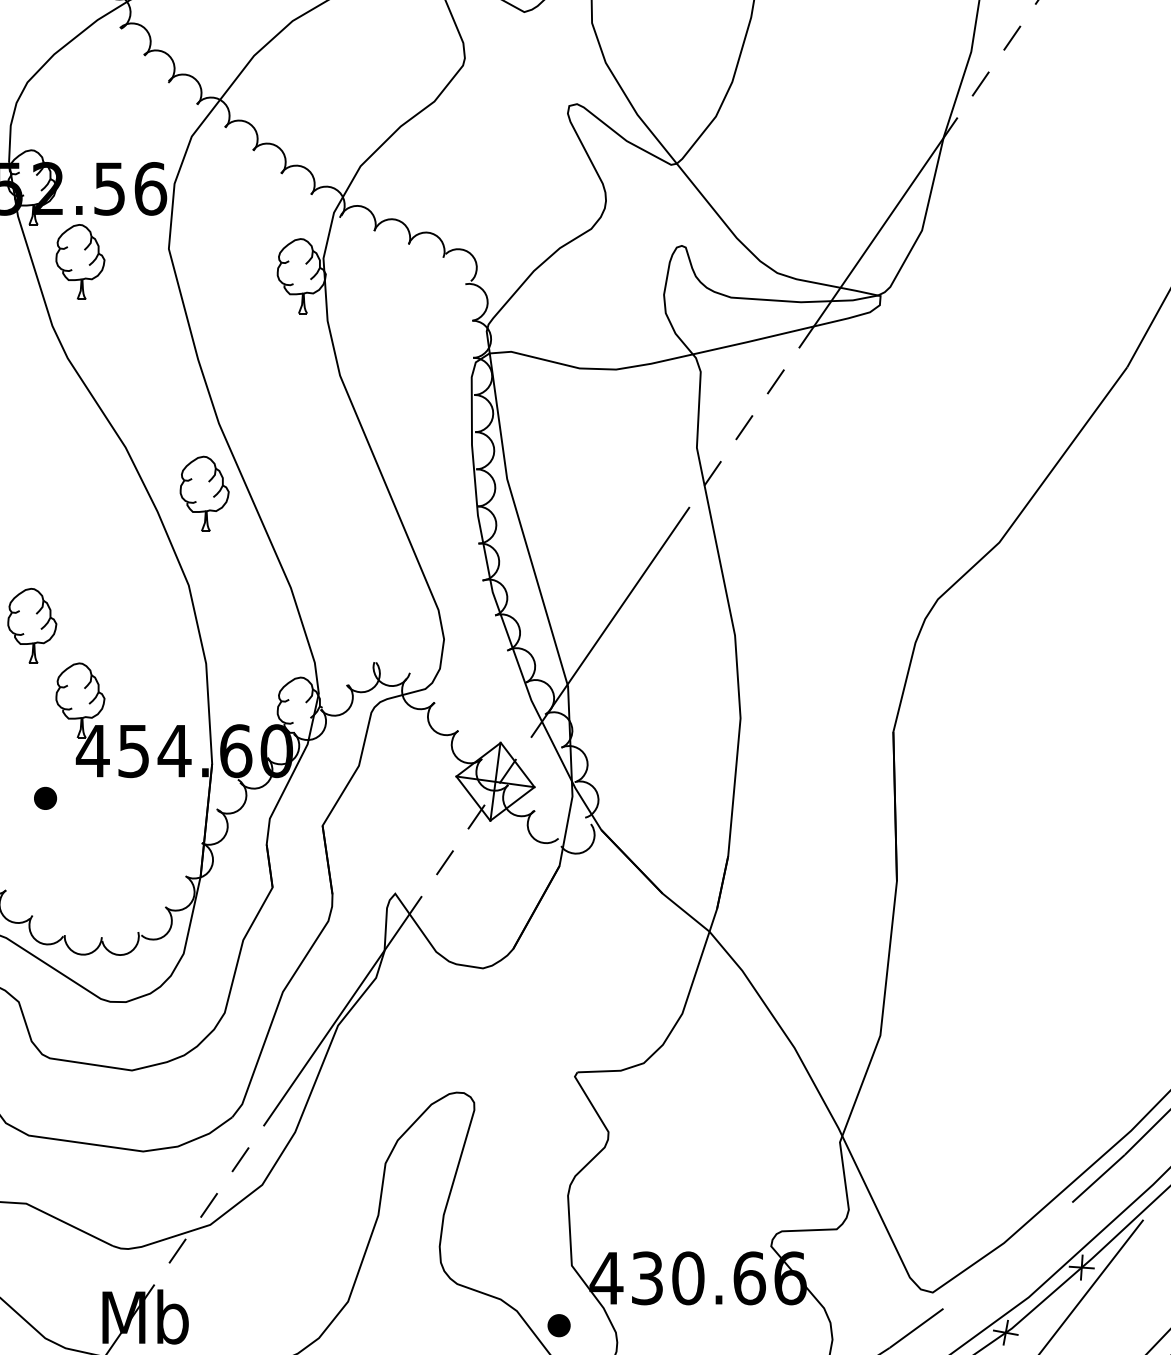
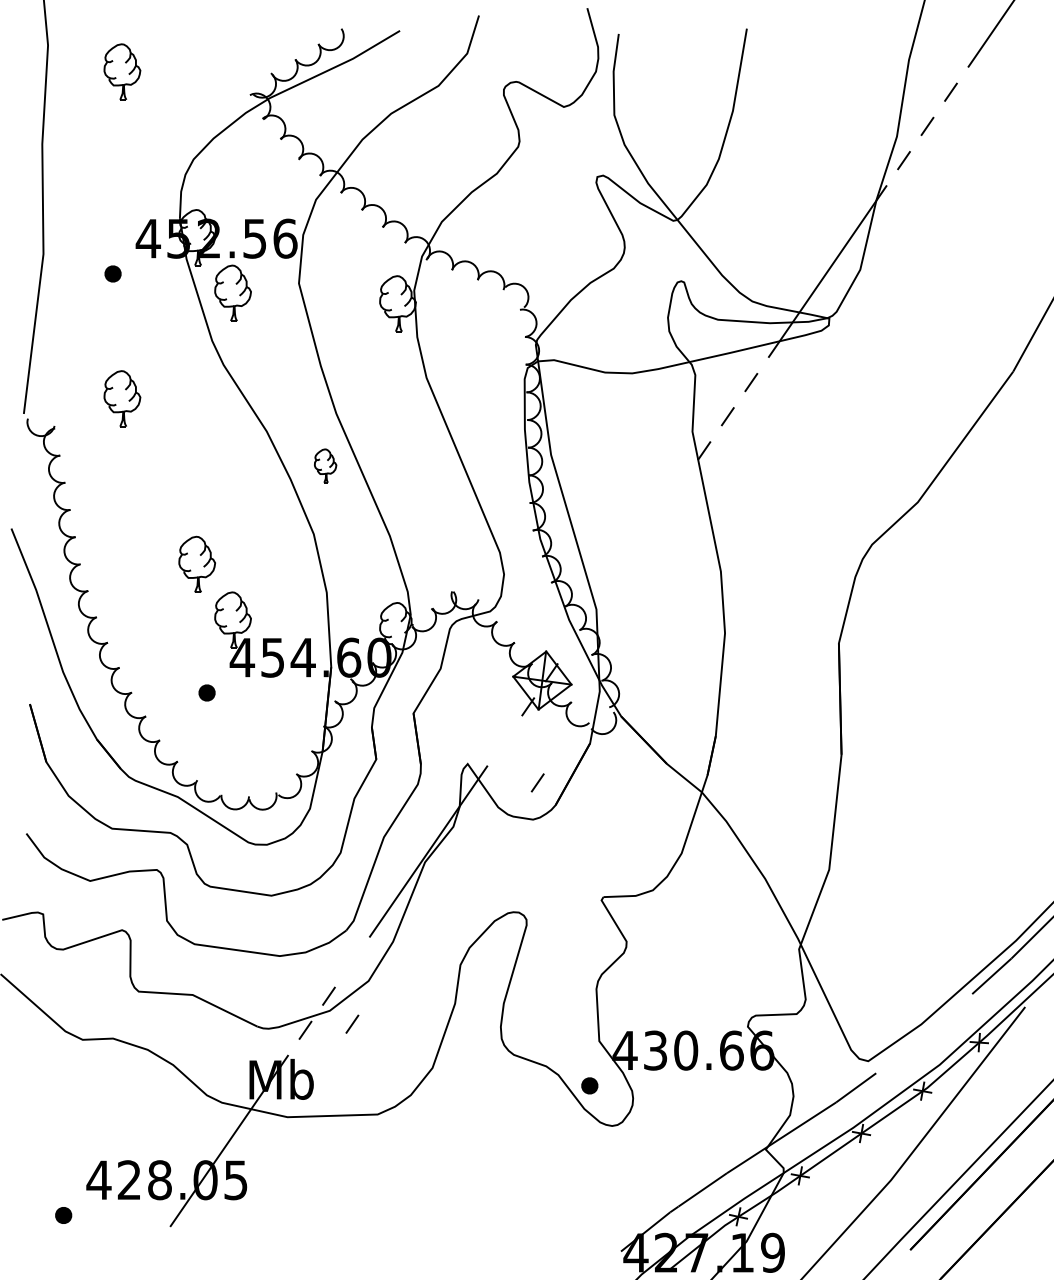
part: (204, 493) -> (325, 465), size x0.6
line: (609, 621) -> (627, 561), removed
line: (444, 862) -> (537, 782), moved
line: (240, 1158) -> (352, 1023), moved

